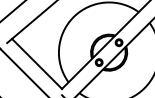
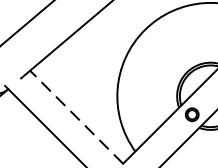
line: (36, 63) -> (75, 116), solid -> dashed

